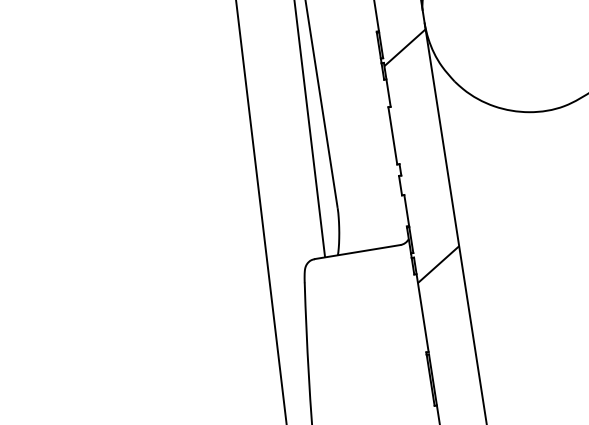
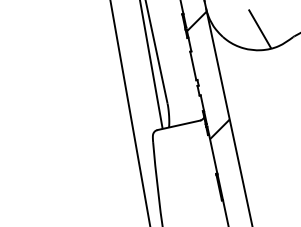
line: (528, 70) -> (259, 29), added

